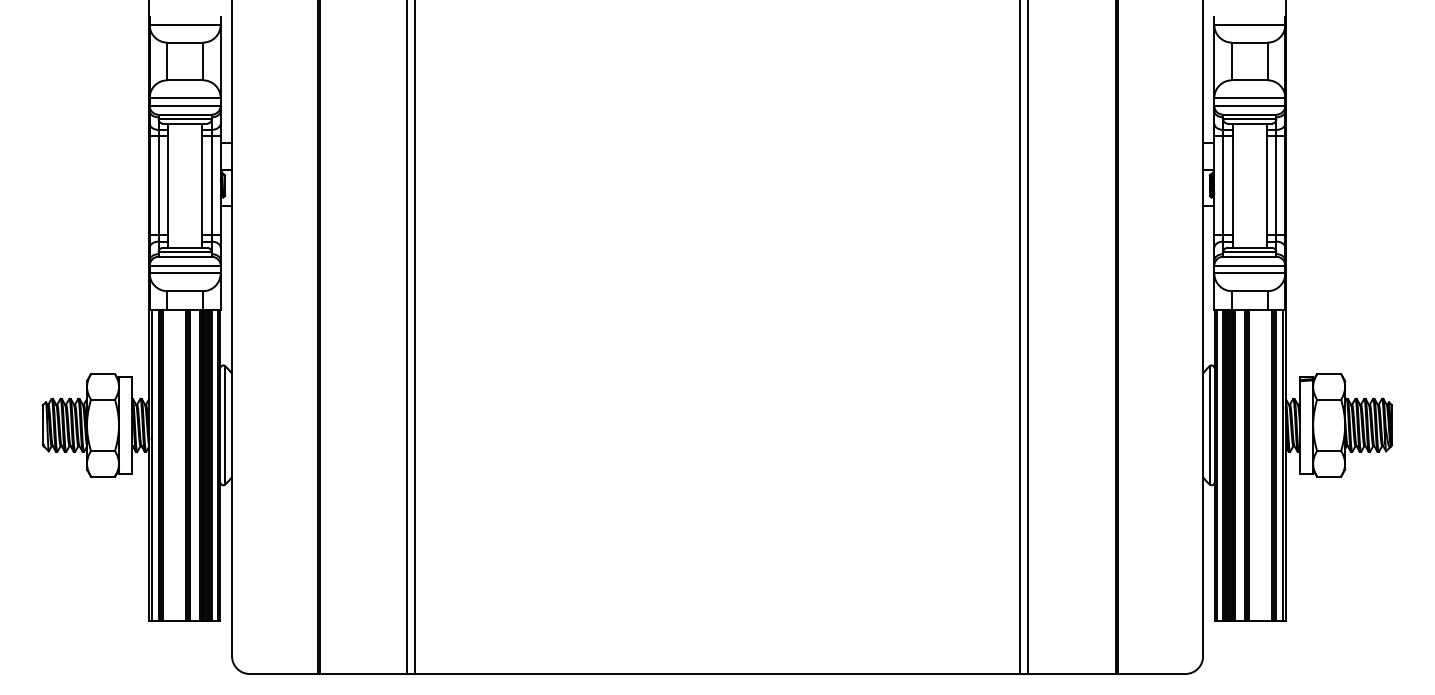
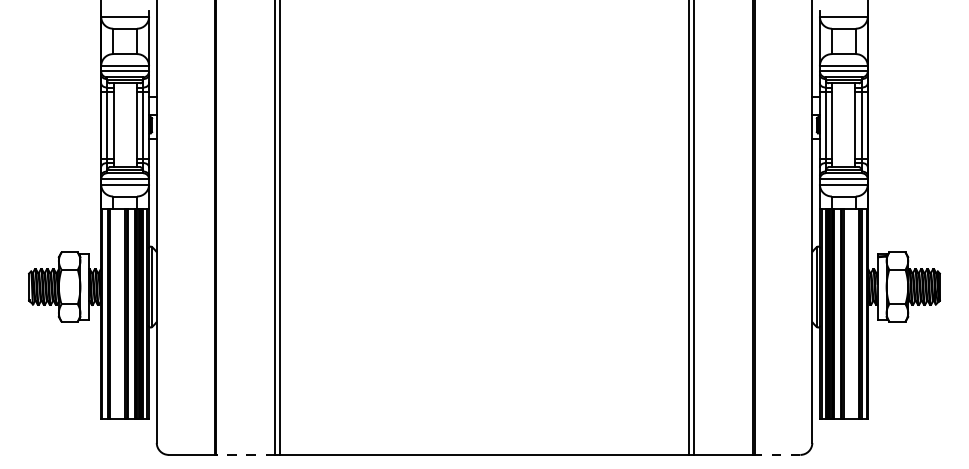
line: (363, 673) -> (245, 454), solid -> dashed
line: (1151, 673) -> (777, 454), solid -> dashed

